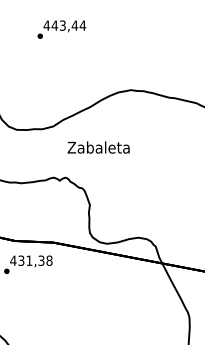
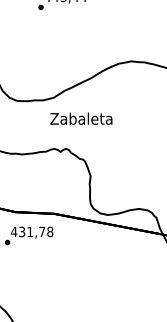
text: (98, 147) -> (81, 118), moved
text: (41, 260) -> (42, 231), 431,38 -> 431,78

